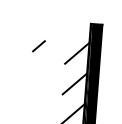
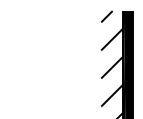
line: (38, 45) -> (106, 16), moved

